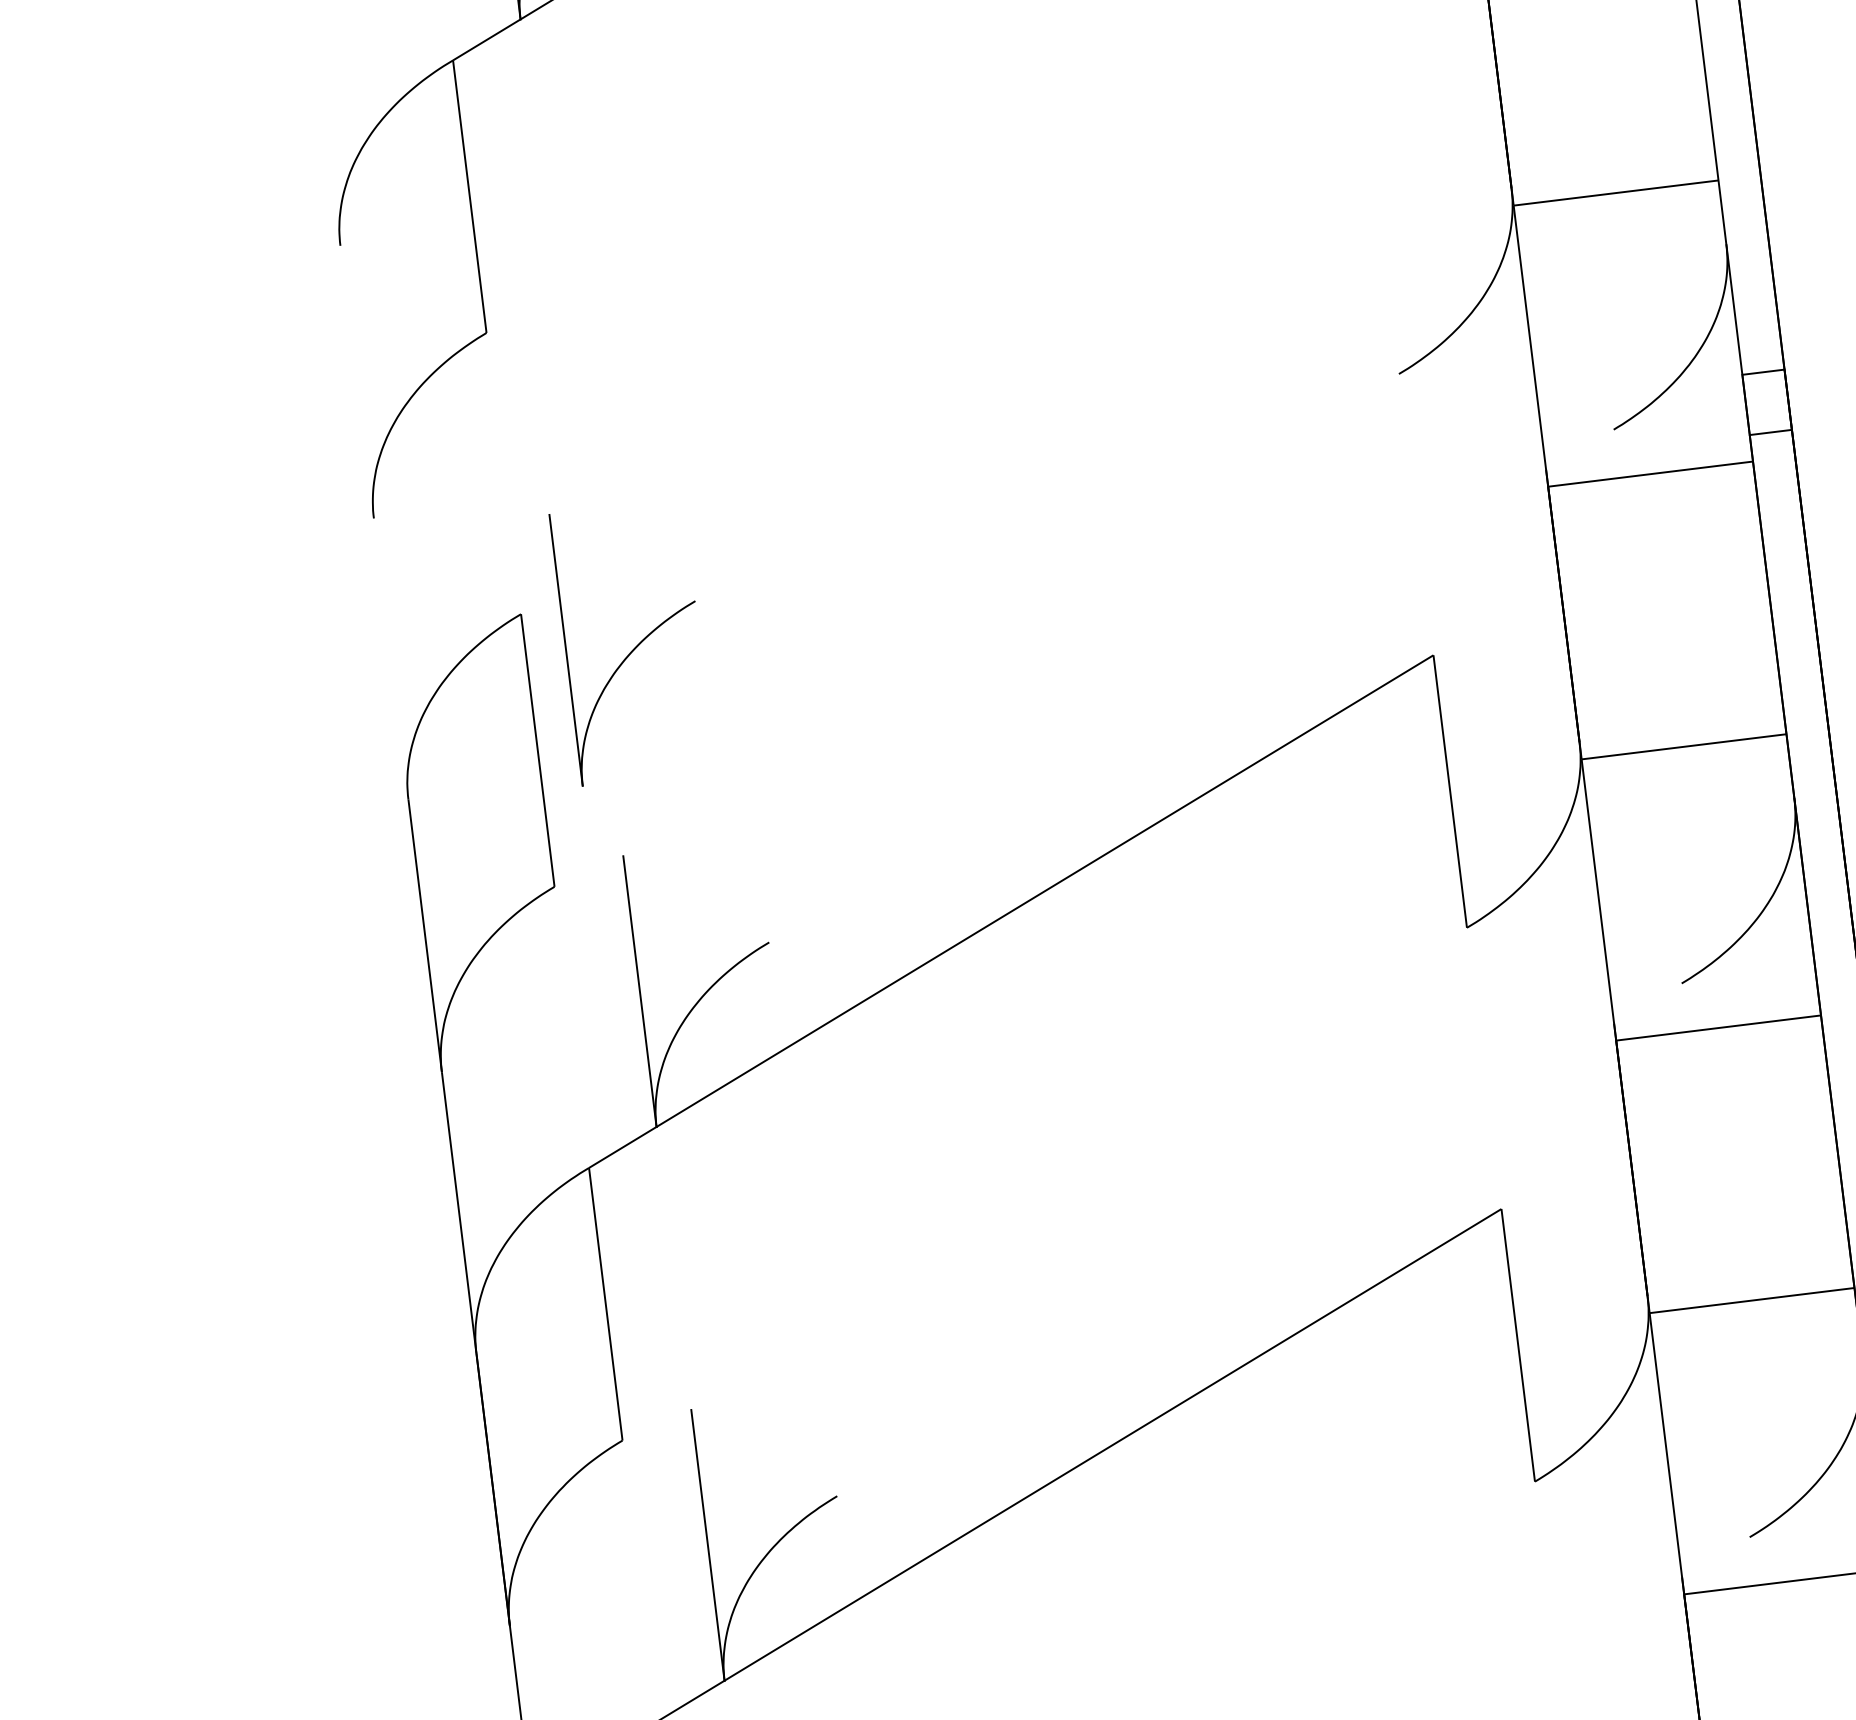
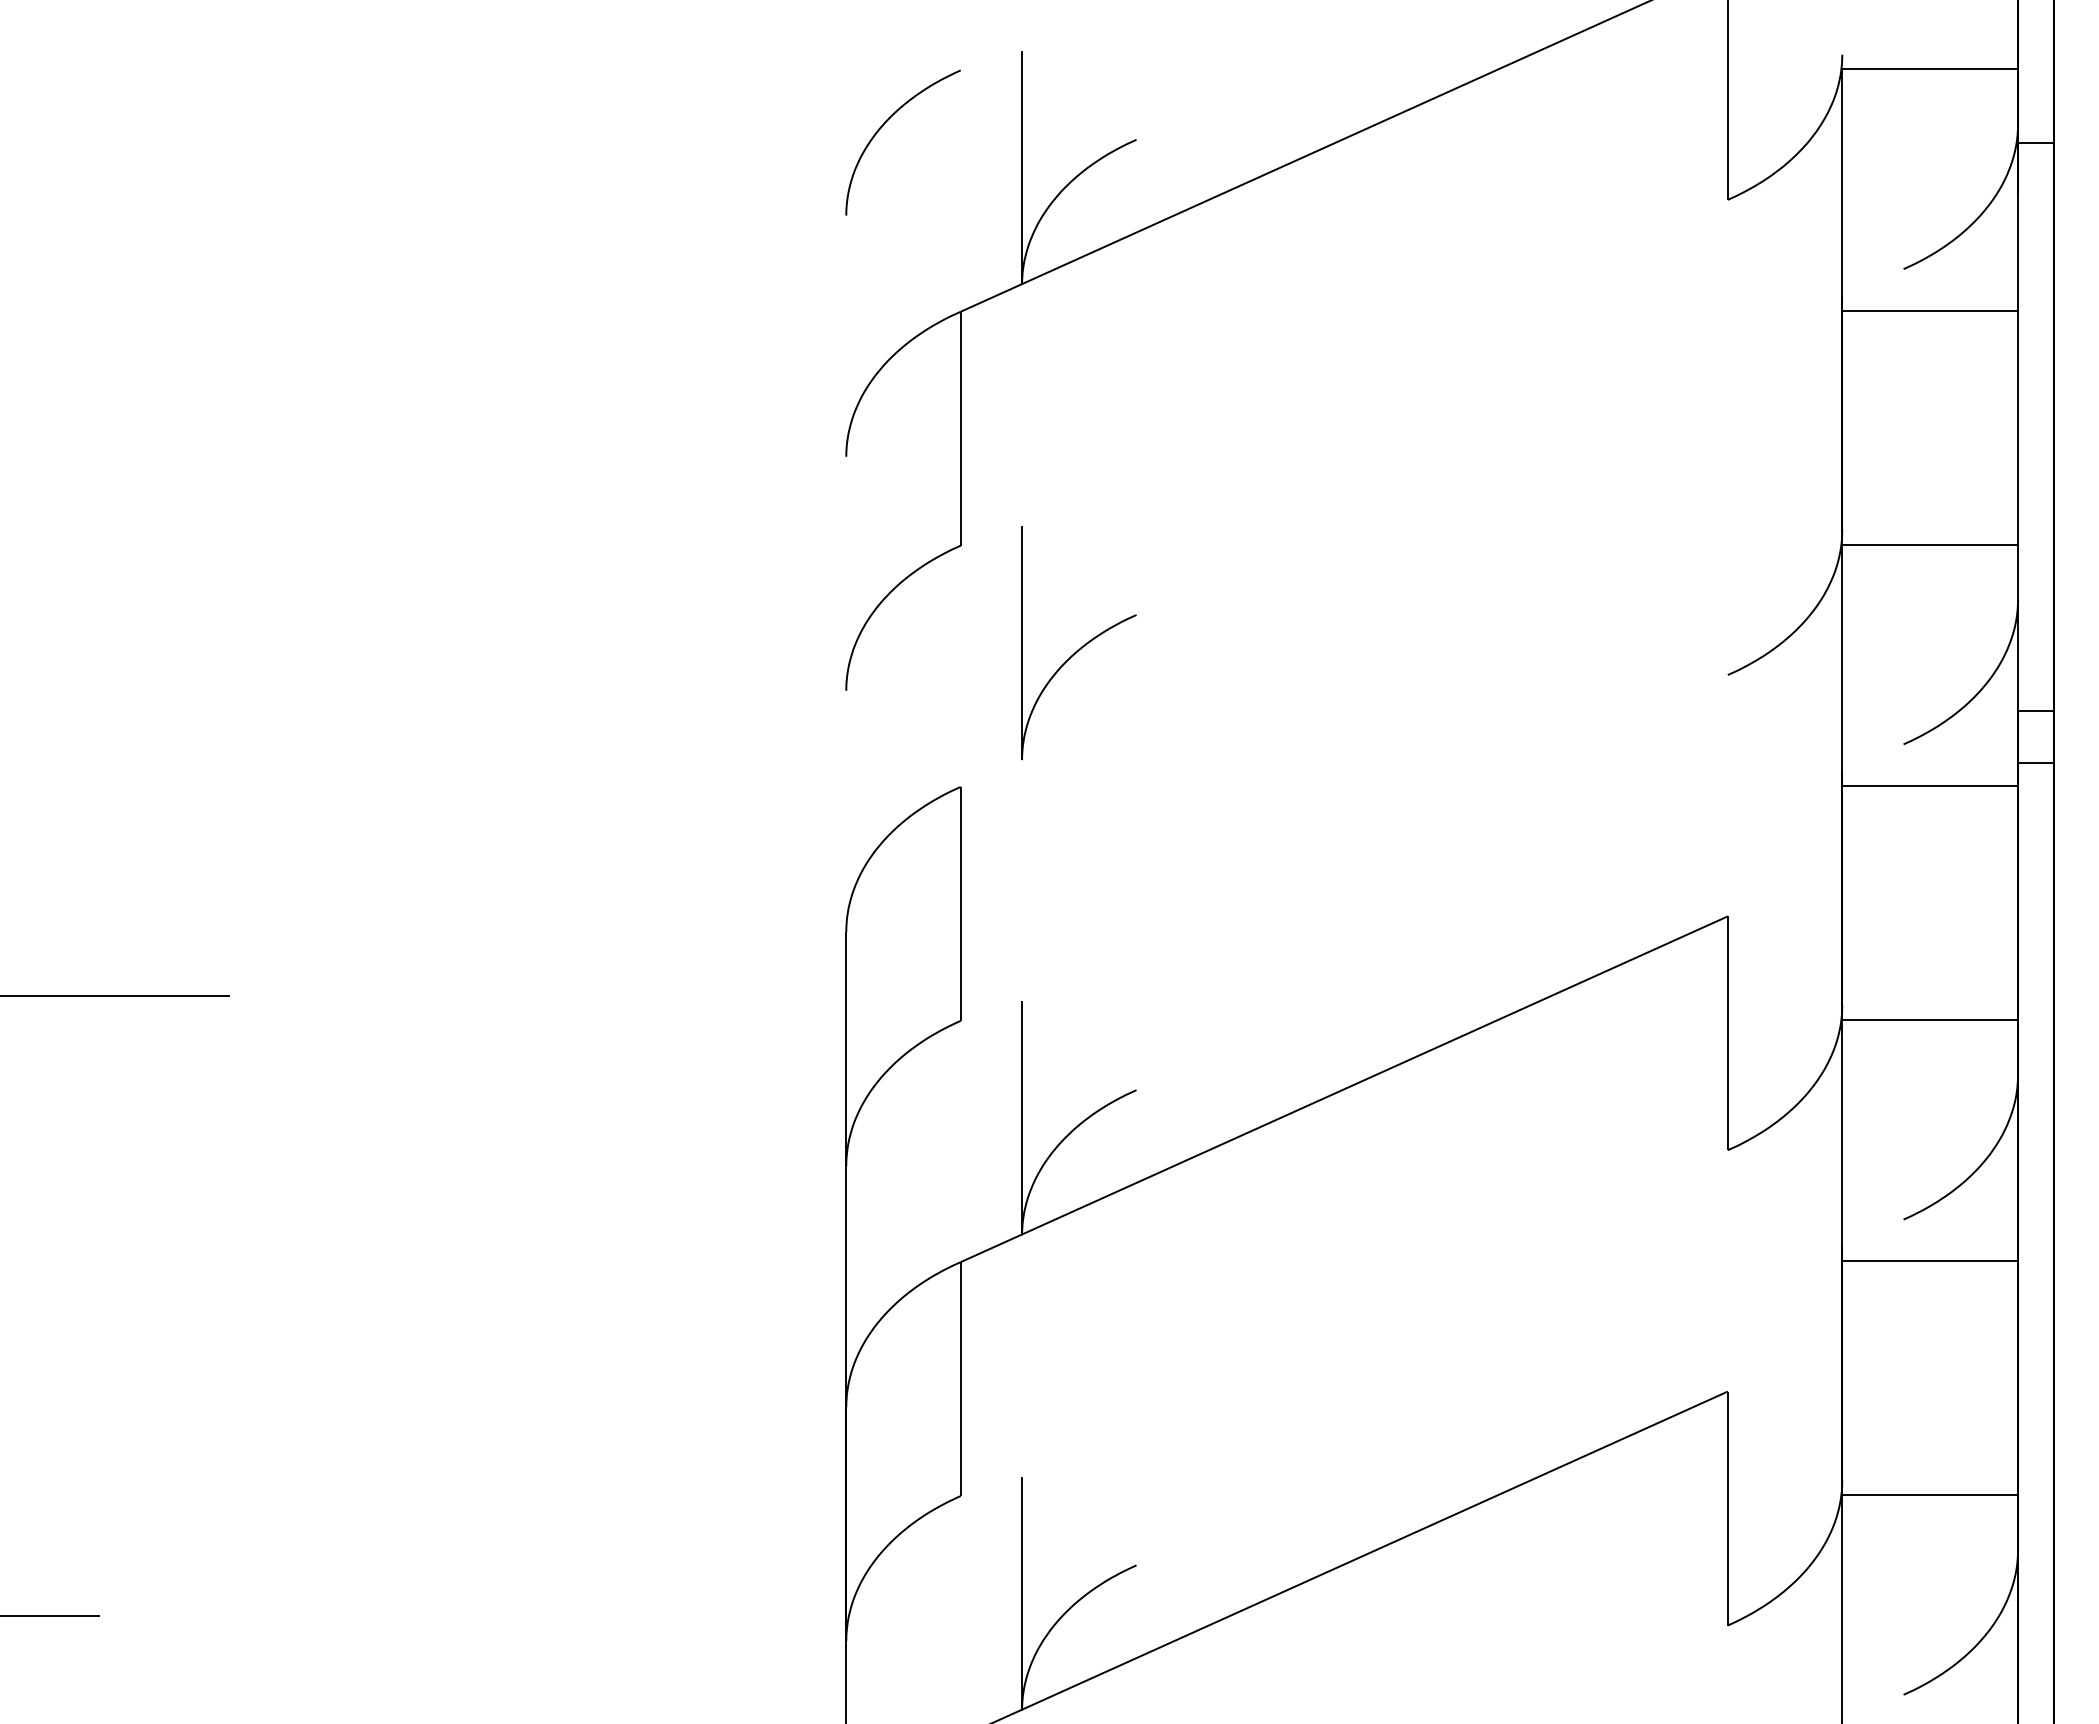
part: (631, 642) -> (1078, 643), moved

